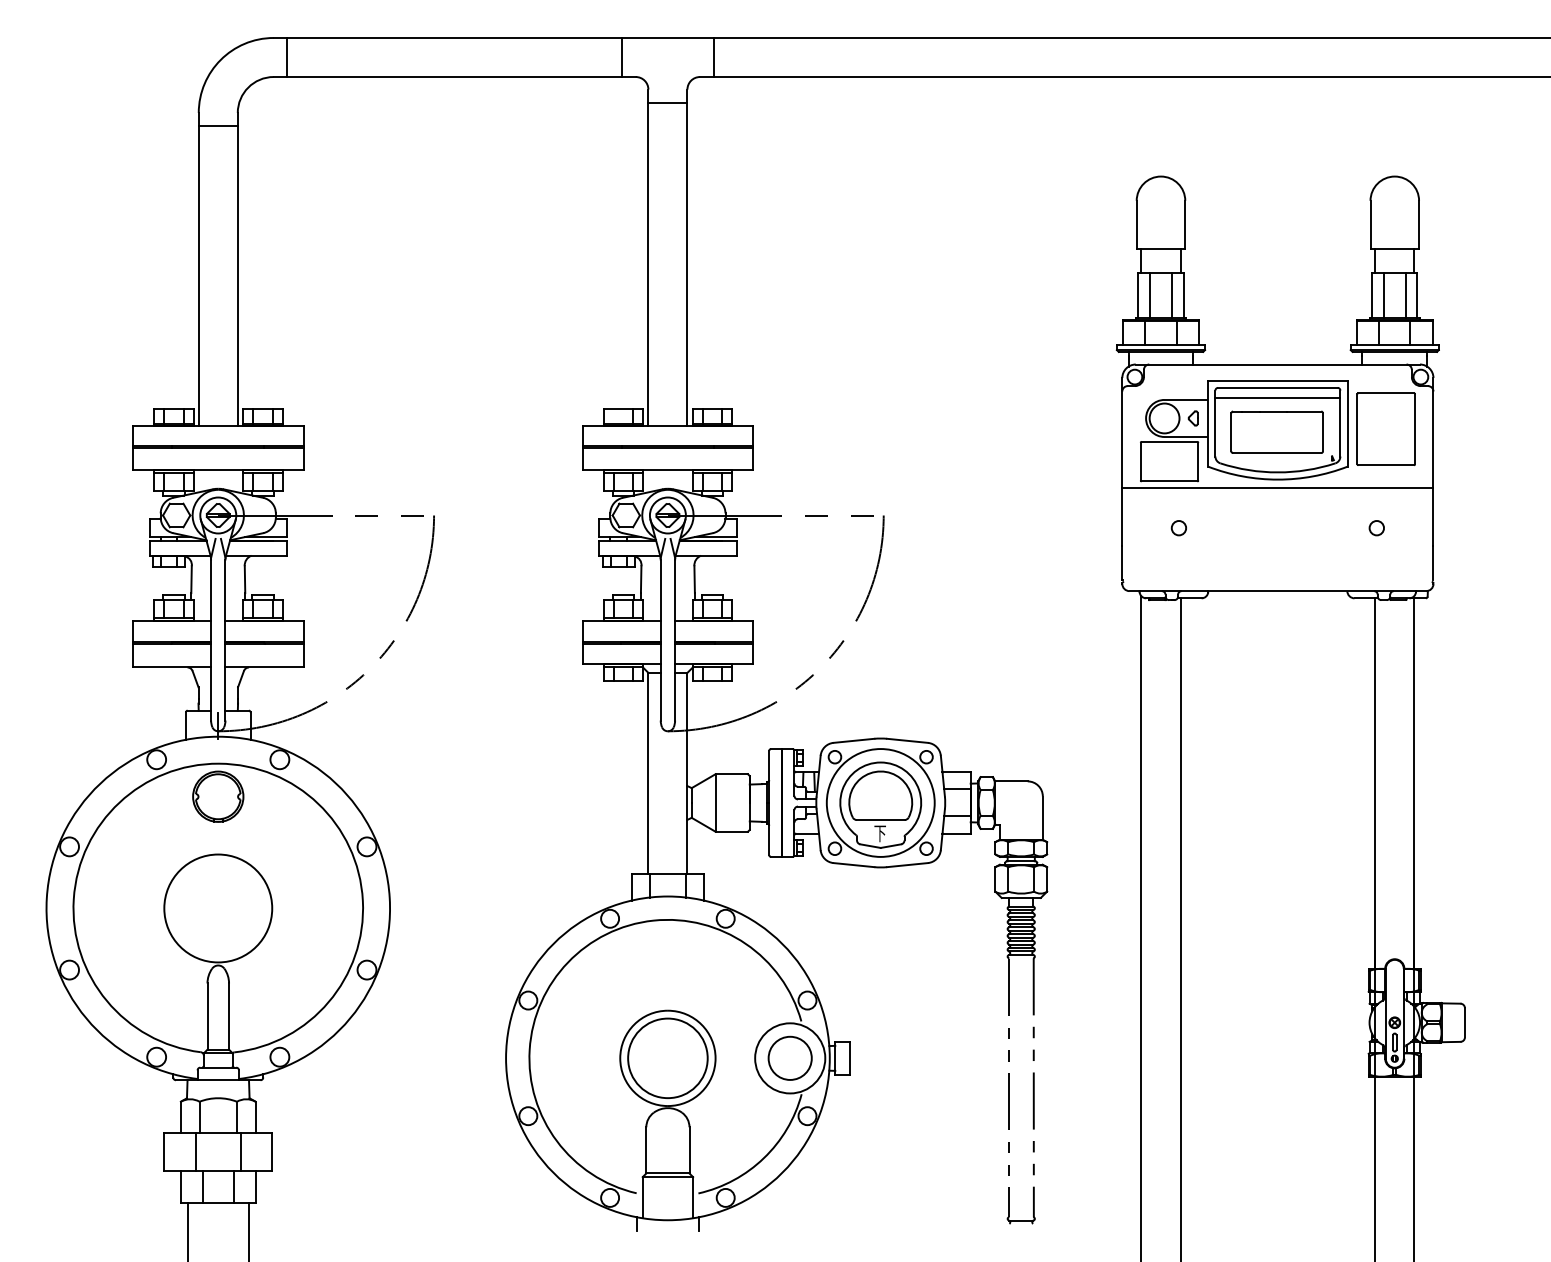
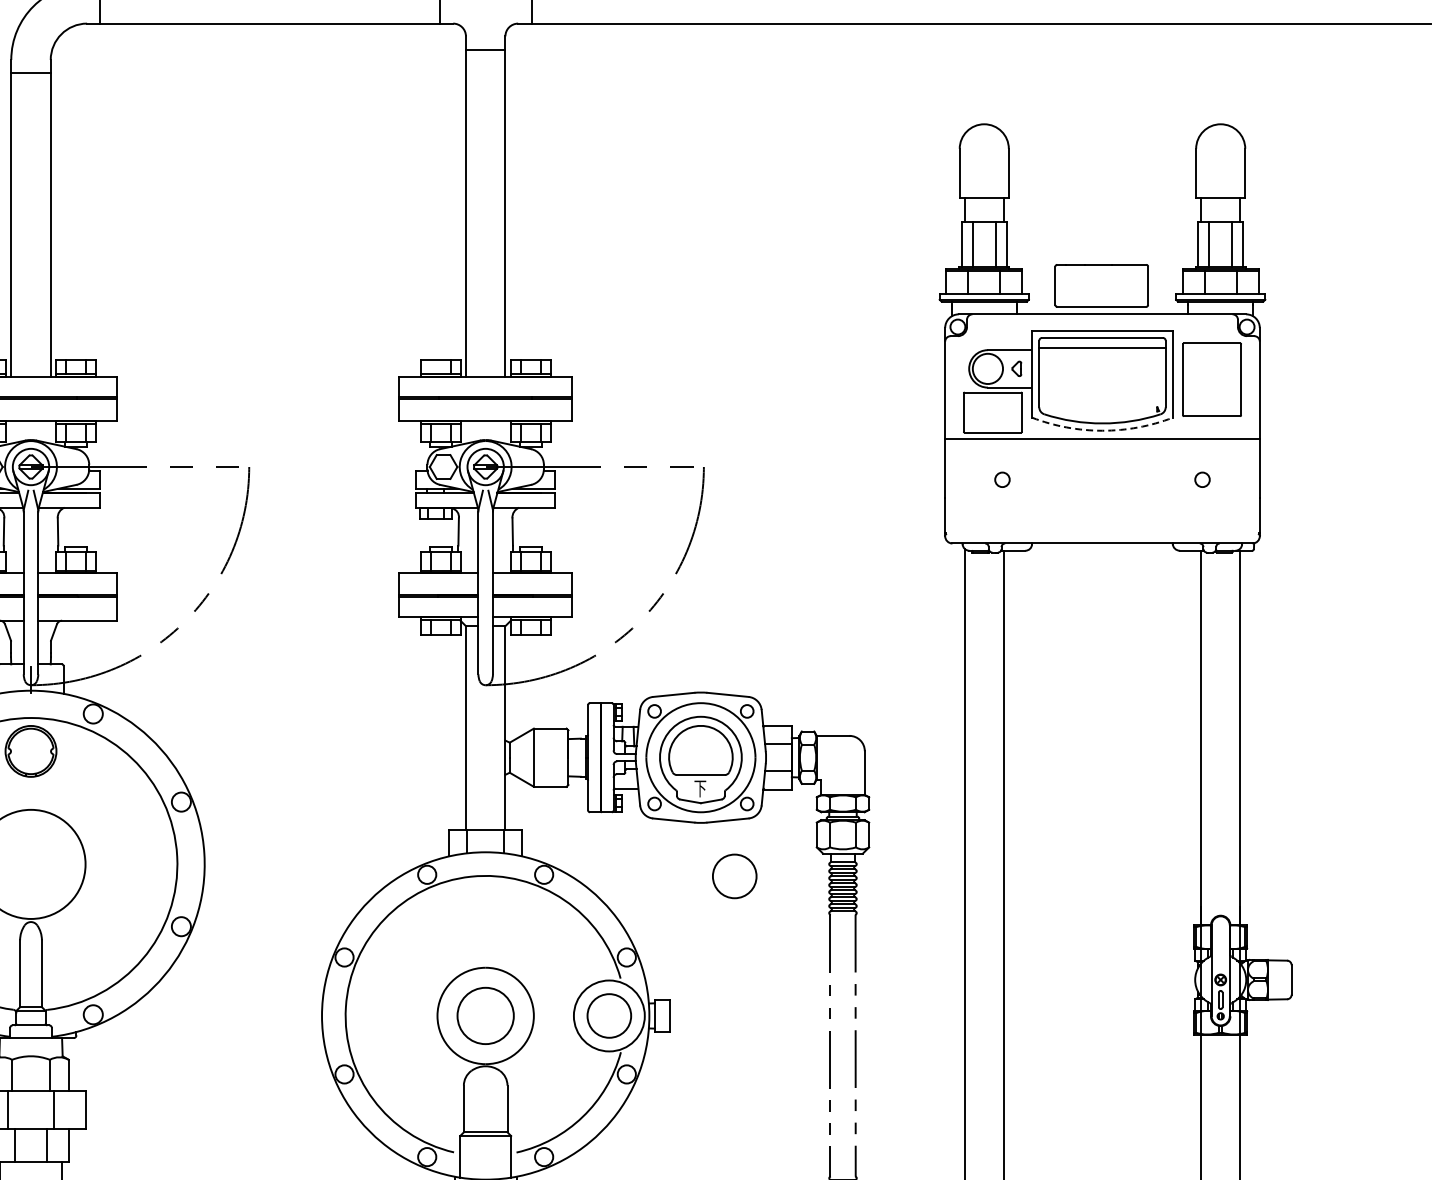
part: (1276, 431) -> (1101, 285), moved
arc: (1277, 479) -> (1102, 430), solid -> dashed
circle: (913, 919) -> (734, 875), added
circle: (667, 1058) -> (485, 1016), size x0.7

